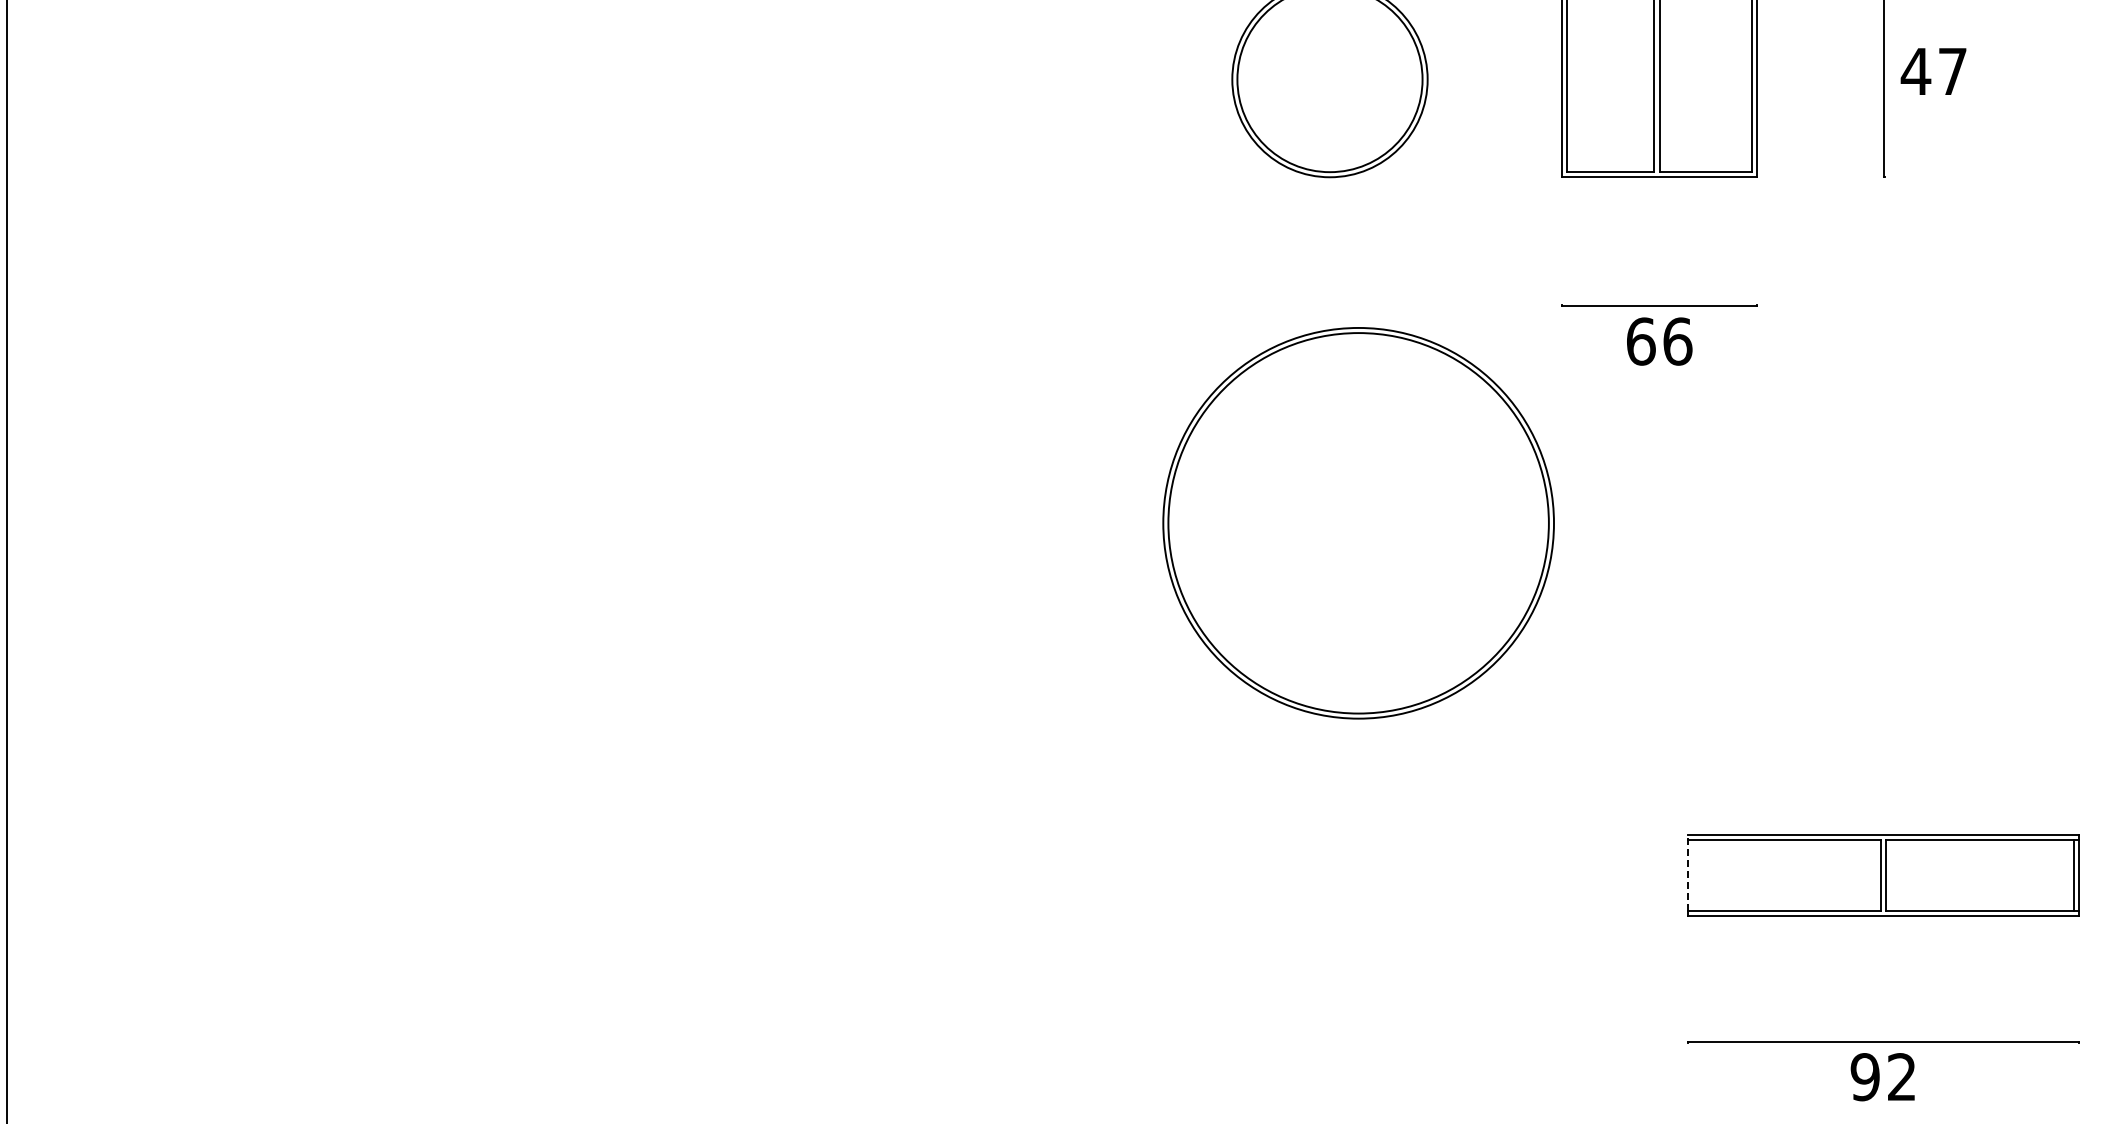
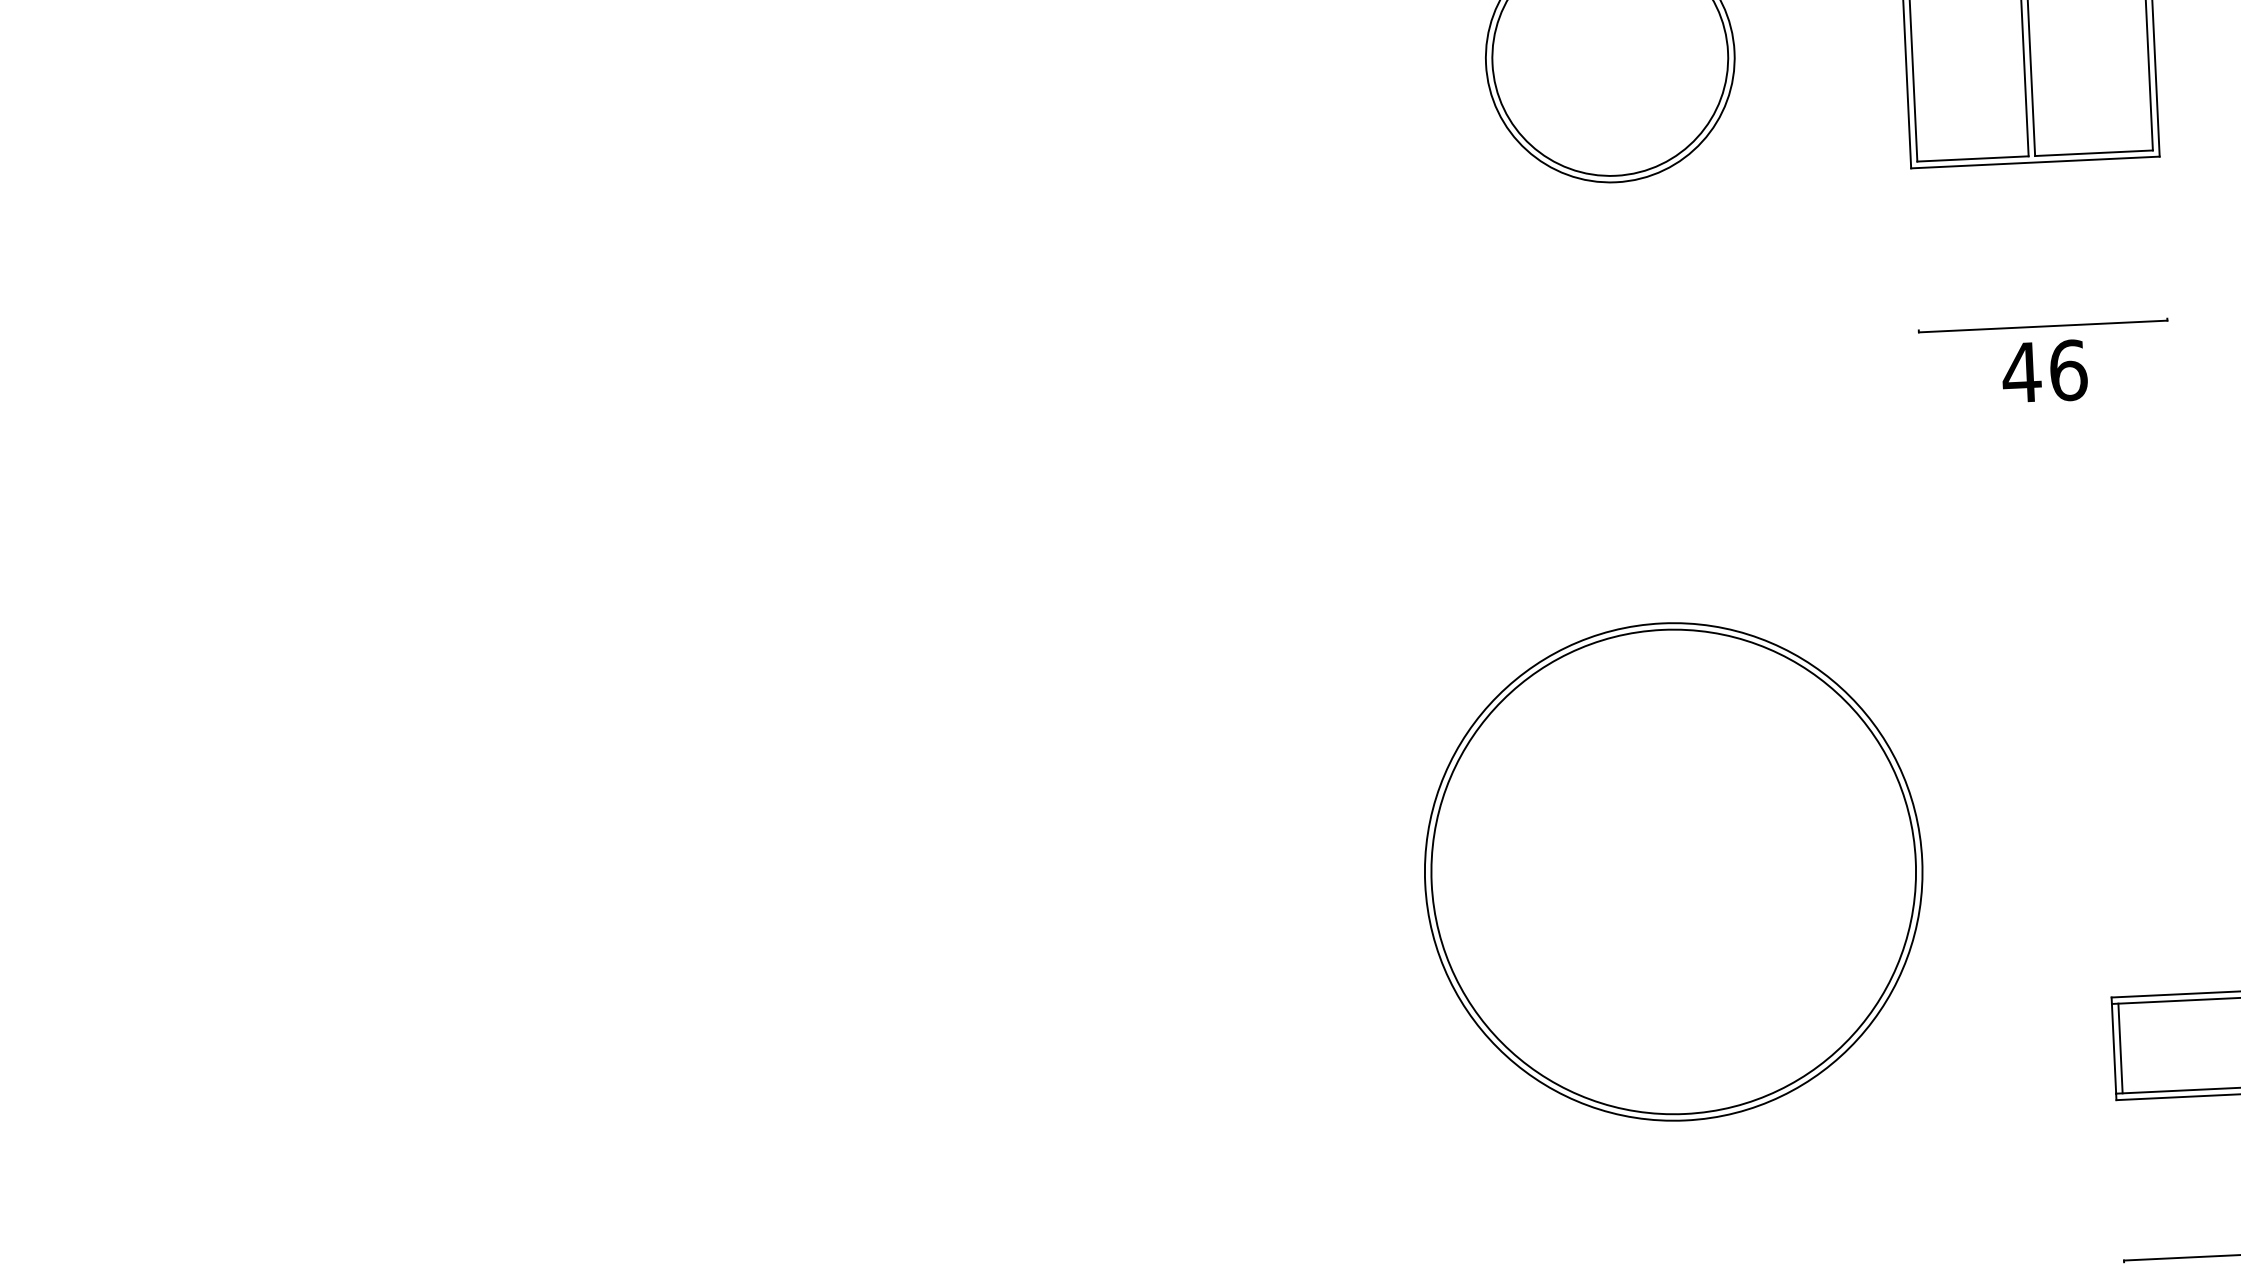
text: (1640, 341) -> (2021, 372), 66 -> 46
part: (1358, 523) -> (1673, 872), moved
line: (1688, 872) -> (2113, 1045), dashed -> solid
line: (1693, 875) -> (2120, 1048), added

